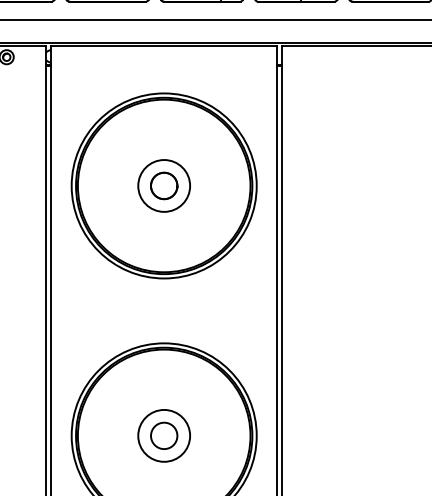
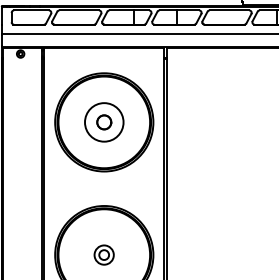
circle: (164, 186) -> (104, 122), size x1.4
part: (162, 434) -> (103, 254), size x0.7

